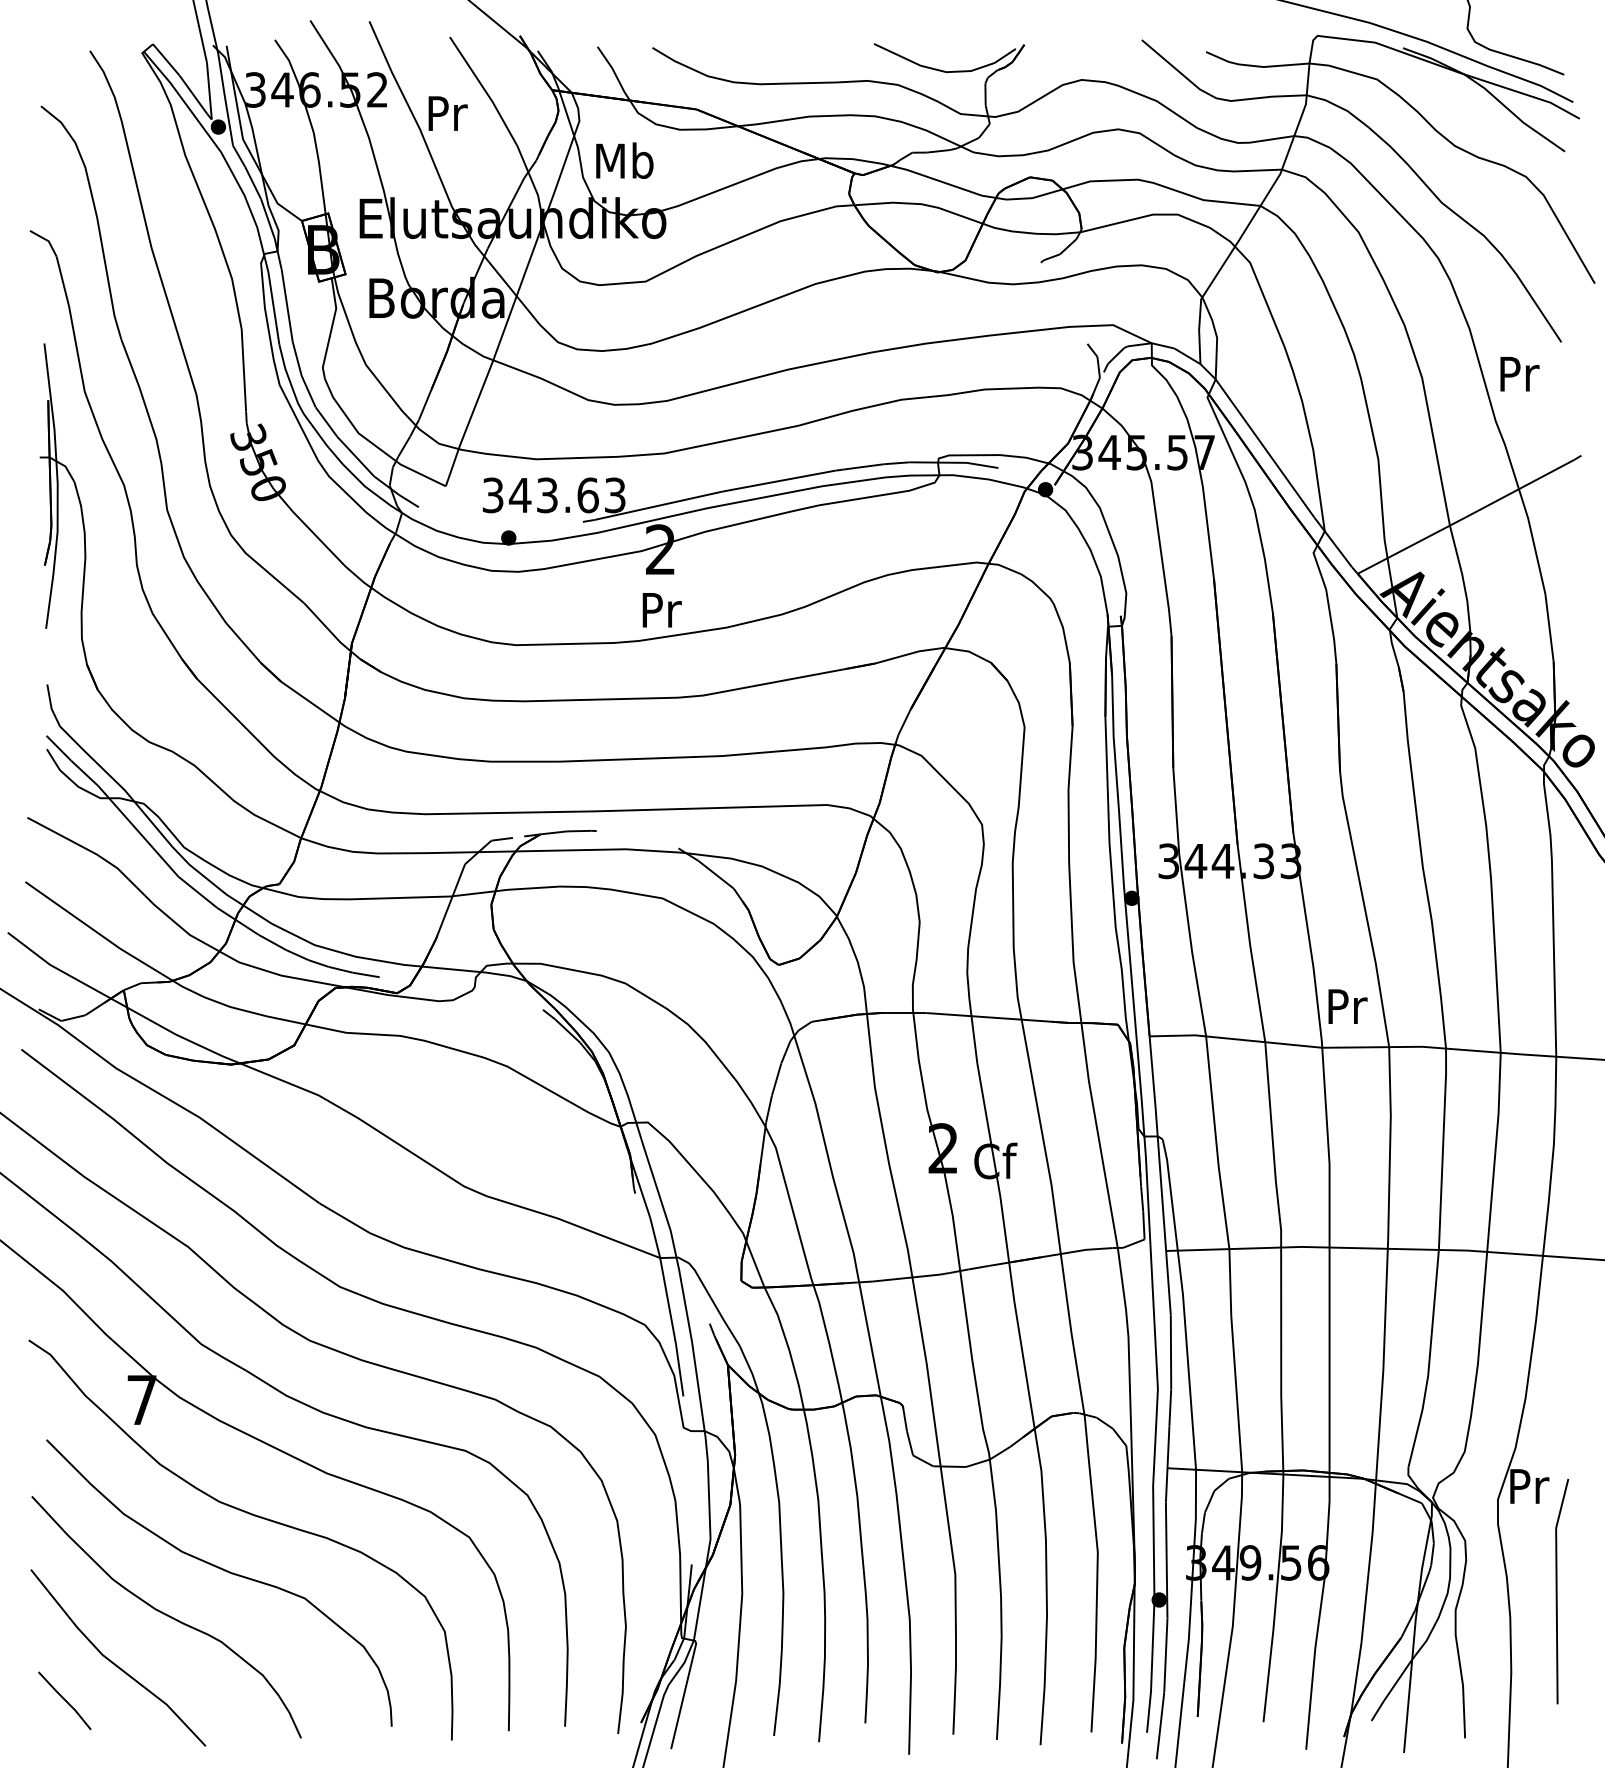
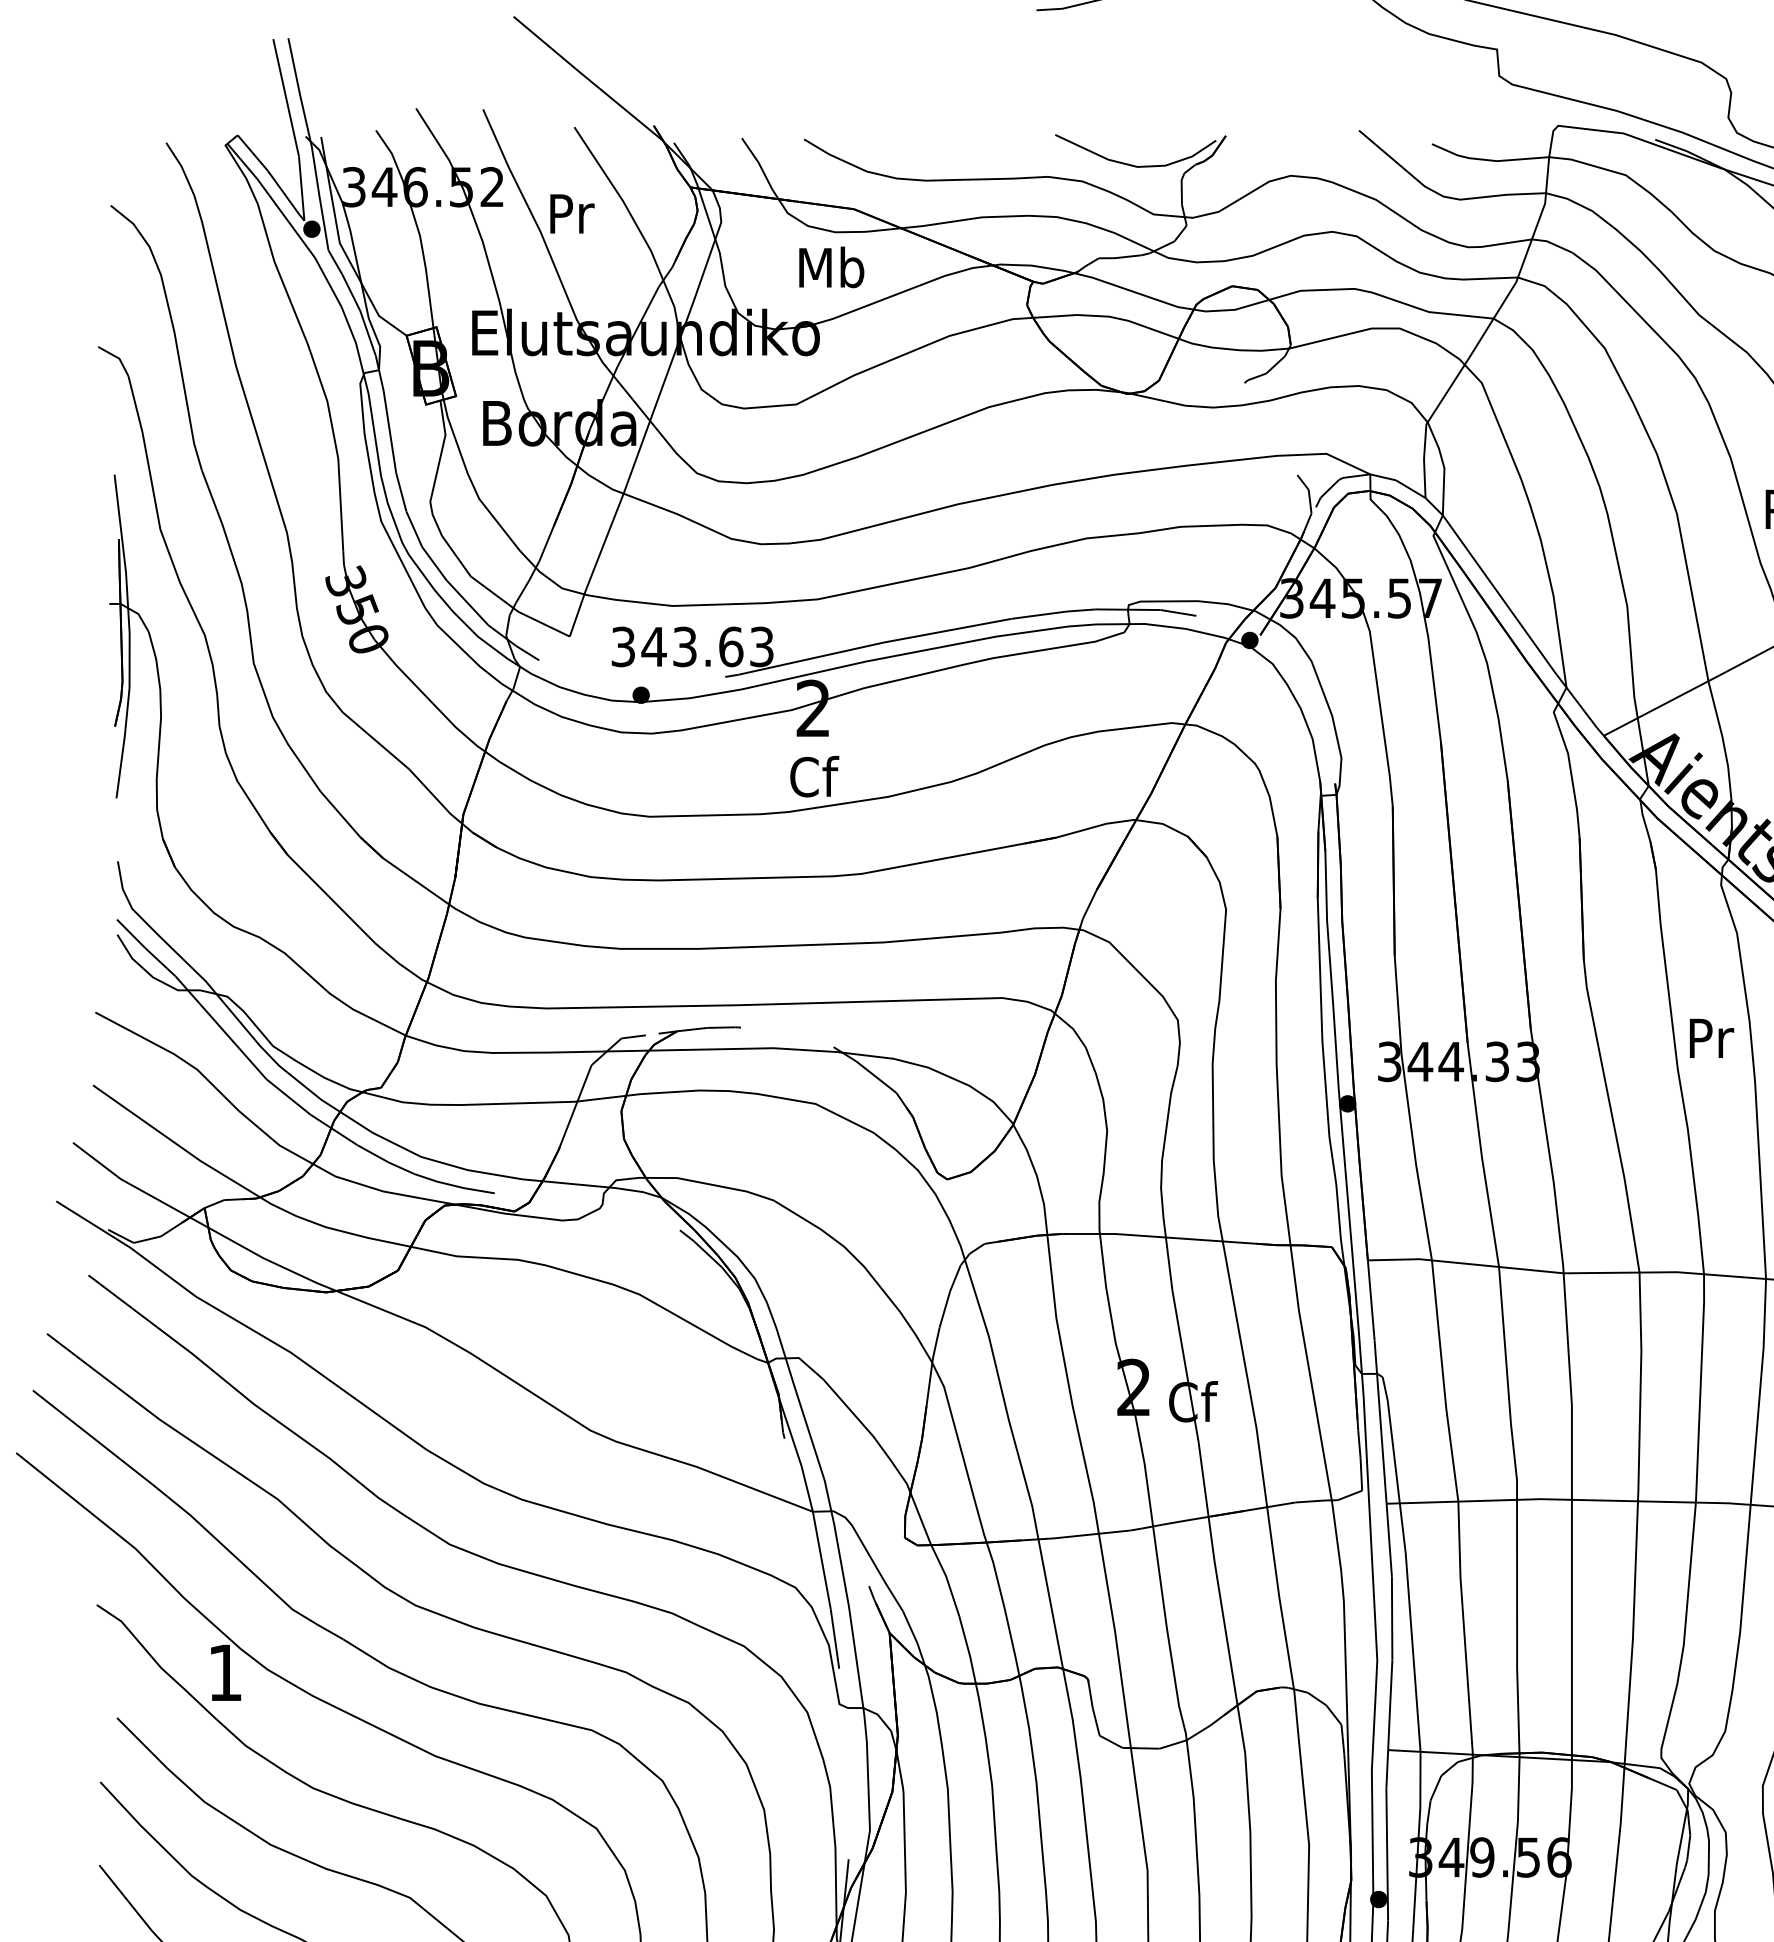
text: (624, 160) -> (831, 267), moved
text: (661, 609) -> (814, 776), Pr -> Cf
text: (1347, 1006) -> (1711, 1038), moved
text: (141, 1399) -> (224, 1672), 7 -> 1

